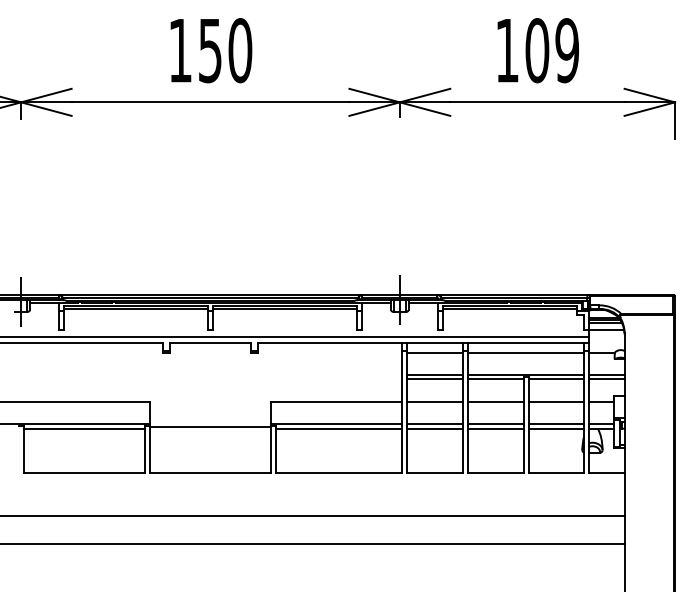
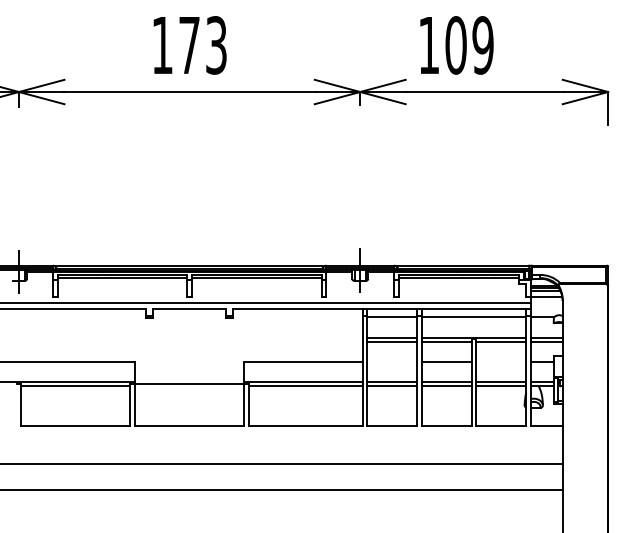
text: (225, 50) -> (203, 45), 150 -> 173
text: (537, 50) -> (456, 45), moved
line: (435, 402) -> (392, 362), removed
line: (556, 402) -> (501, 362), removed

